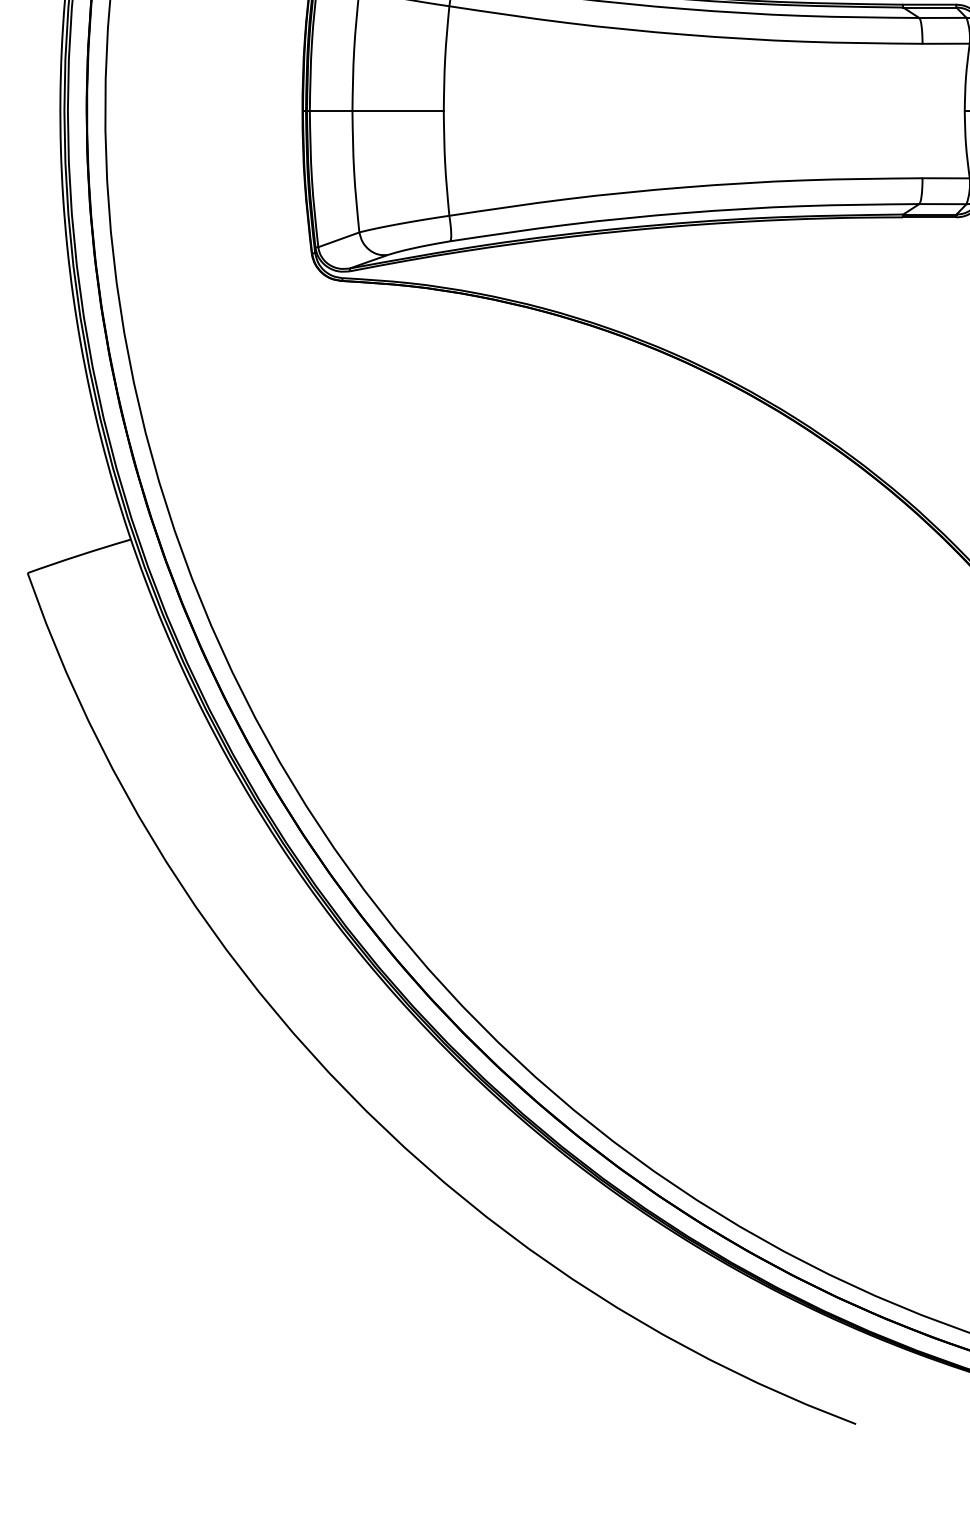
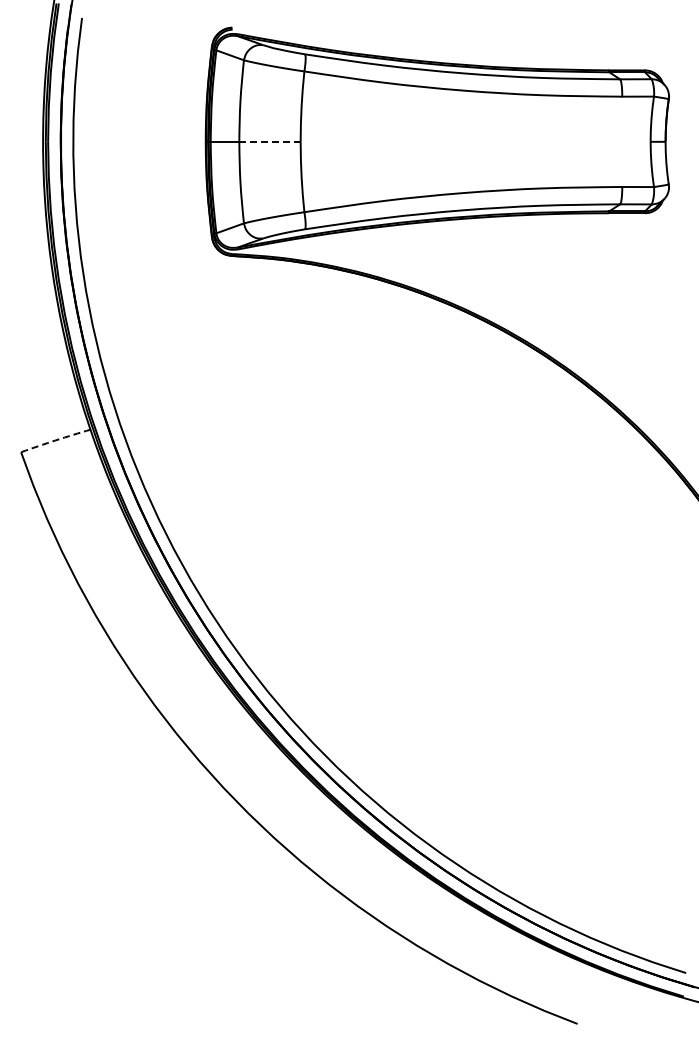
line: (397, 110) -> (269, 141), solid -> dashed
arc: (78, 555) -> (55, 440), solid -> dashed

